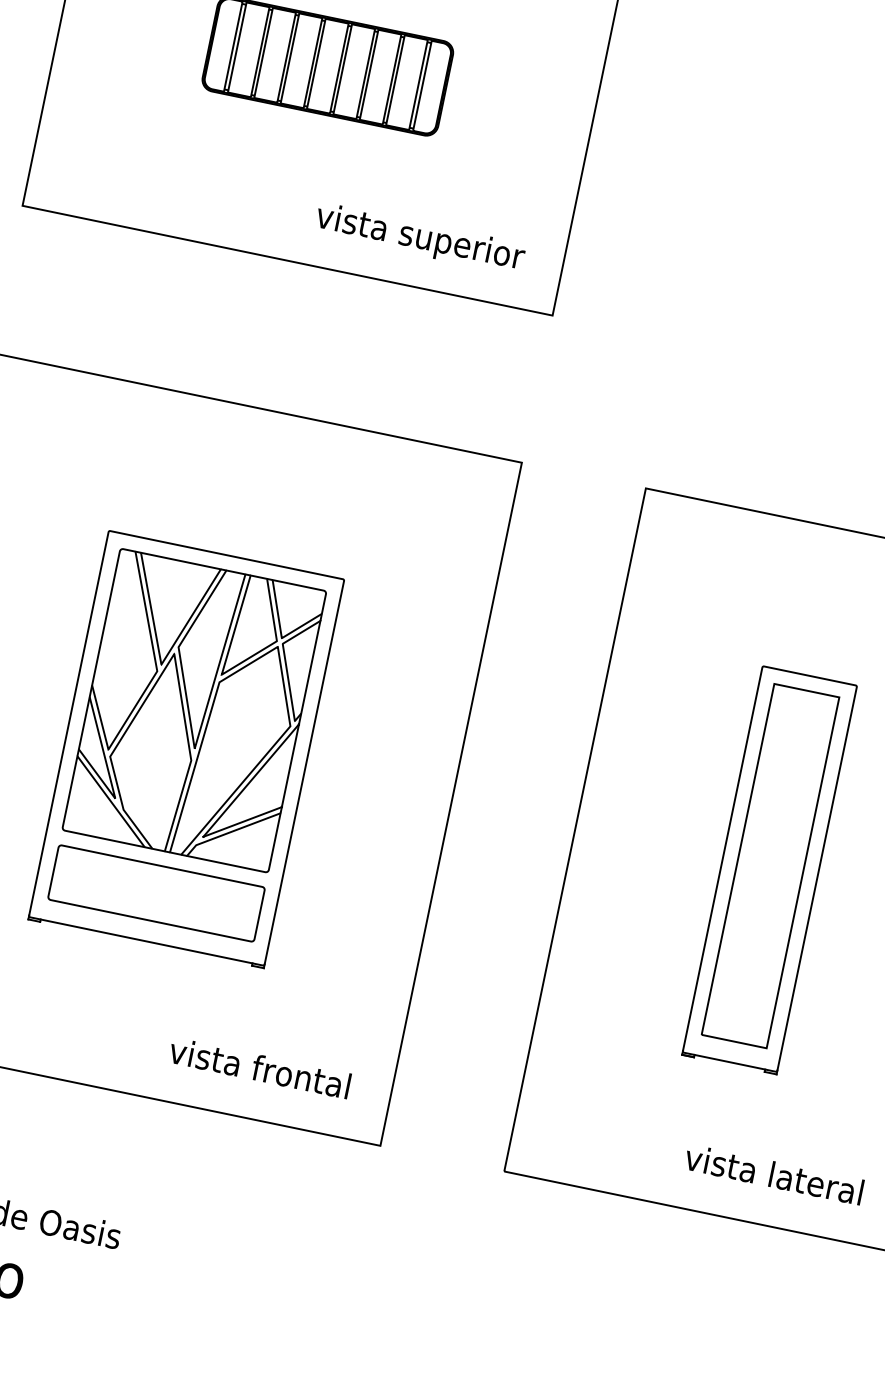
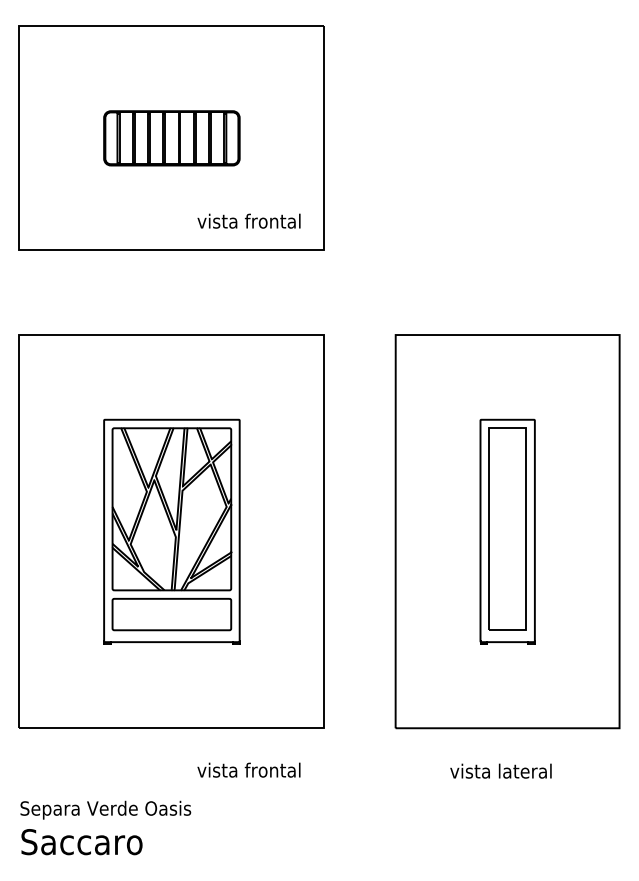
text: (420, 237) -> (242, 222), vista superior -> vista frontal
text: (259, 1066) -> (248, 769), moved
text: (773, 1173) -> (500, 770), moved

